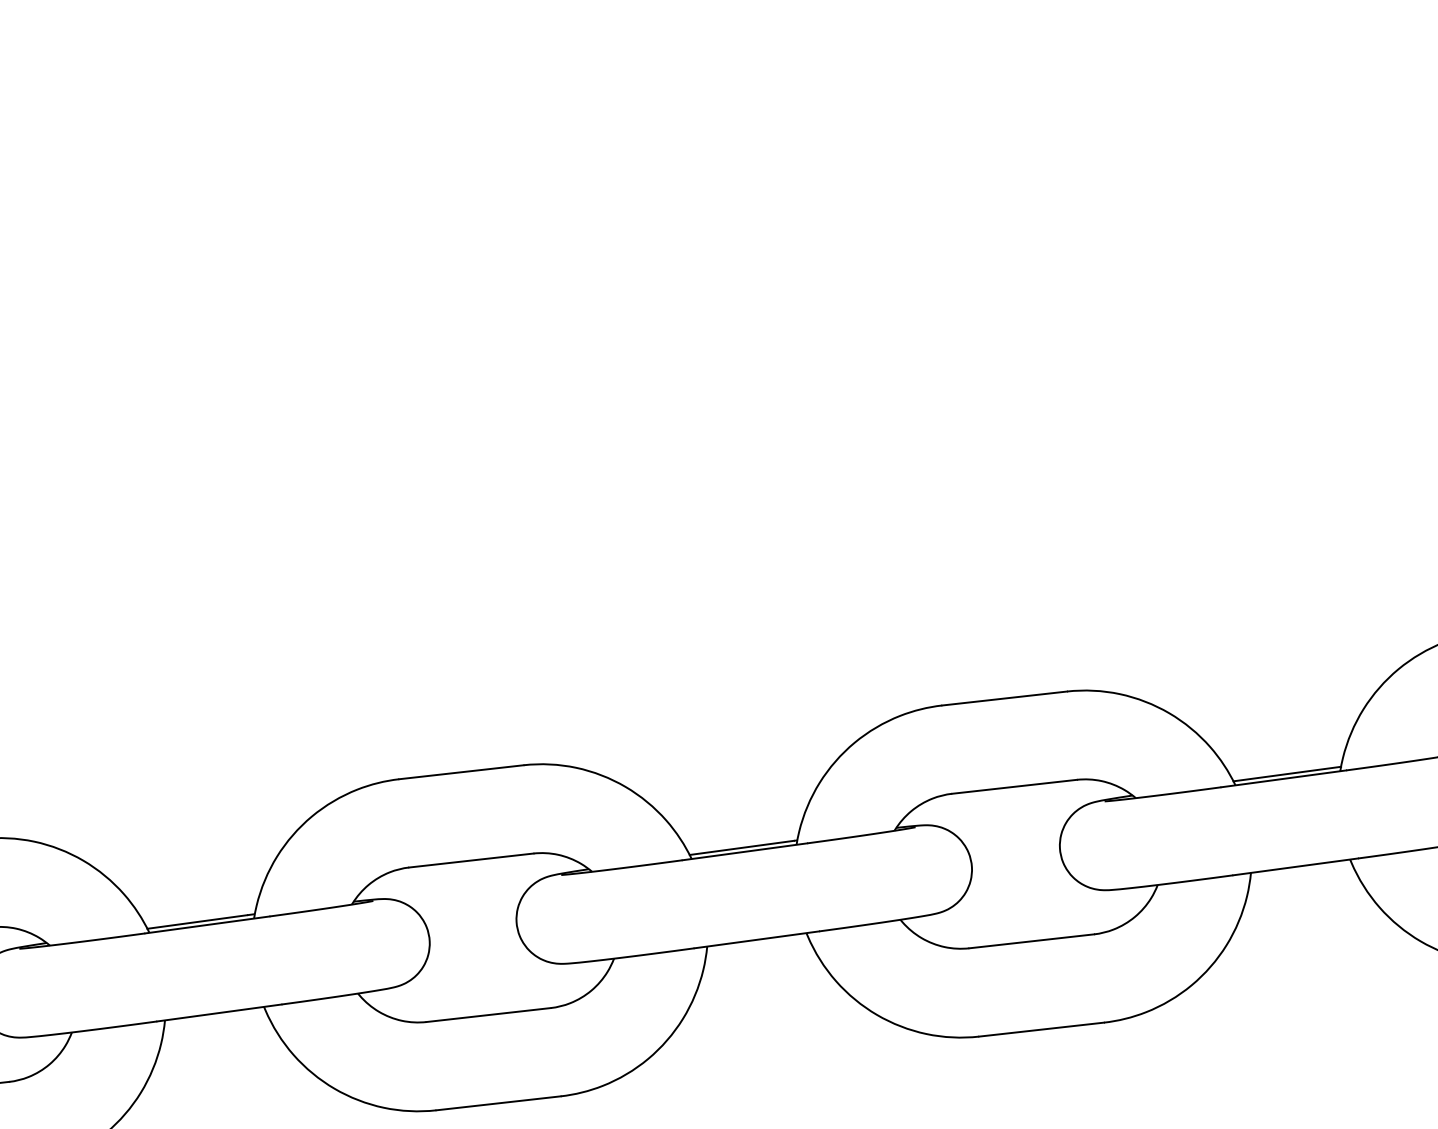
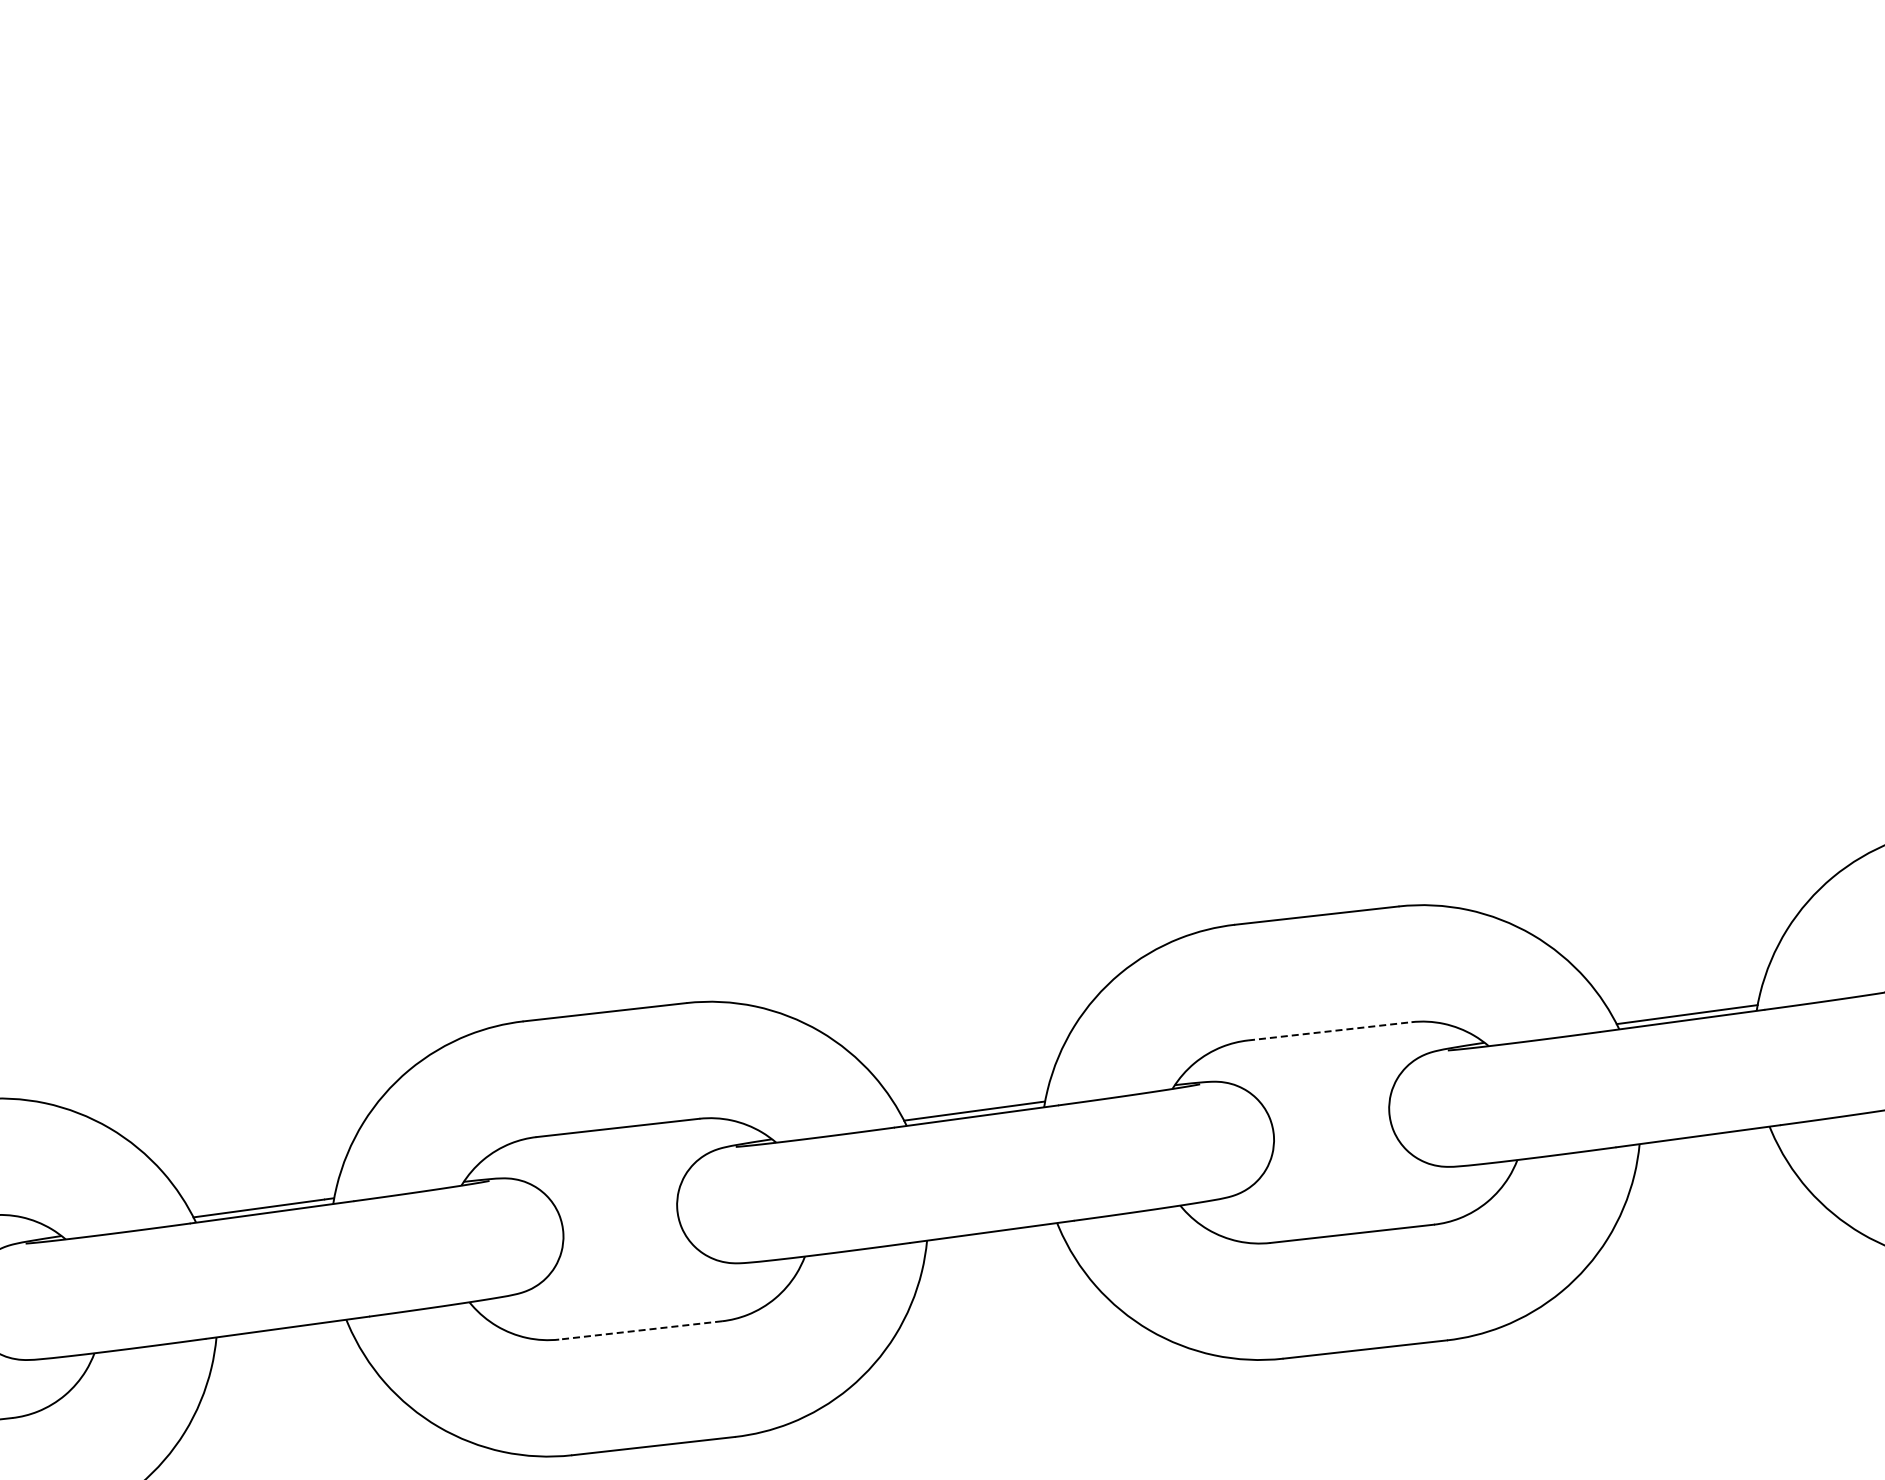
line: (1015, 786) -> (1330, 1031), solid -> dashed
line: (488, 1015) -> (640, 1330), solid -> dashed

